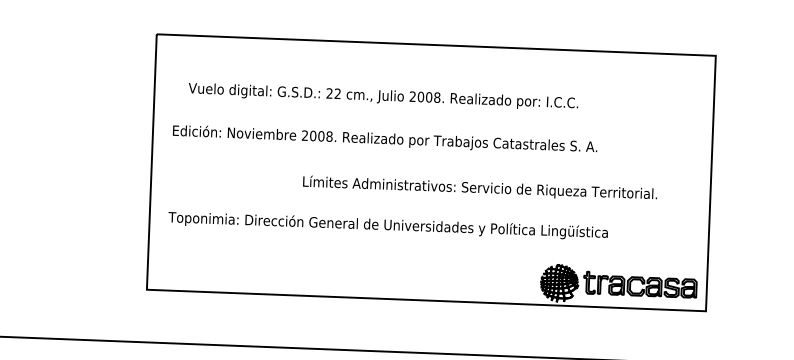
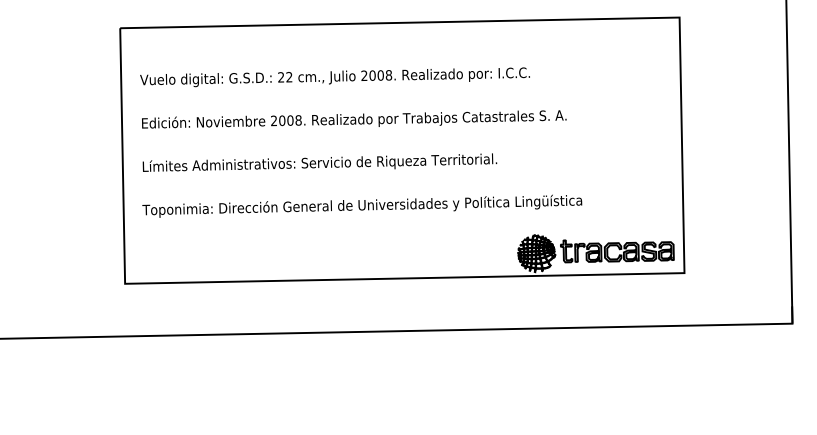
text: (382, 96) -> (334, 77), moved
text: (479, 187) -> (319, 162), moved

